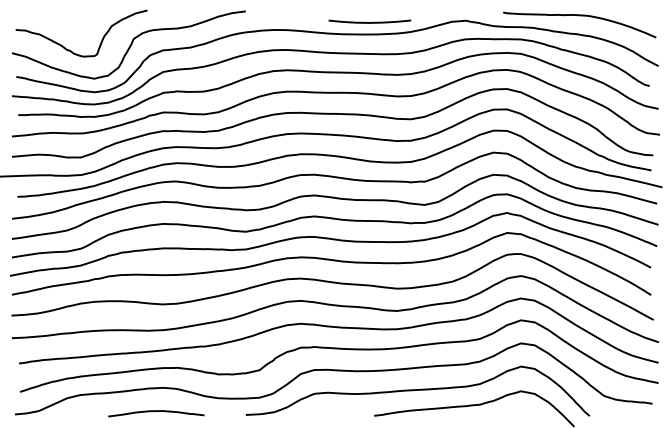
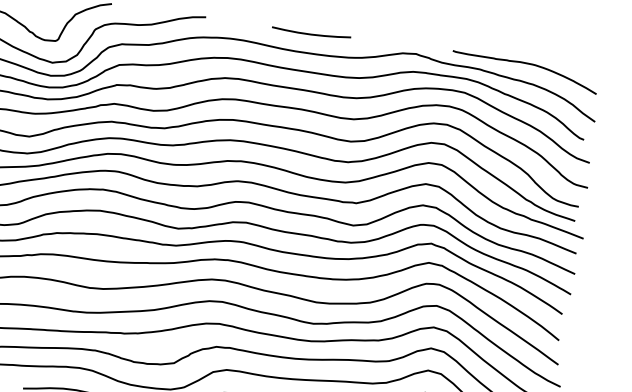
curve: (369, 22) -> (310, 34), moved

